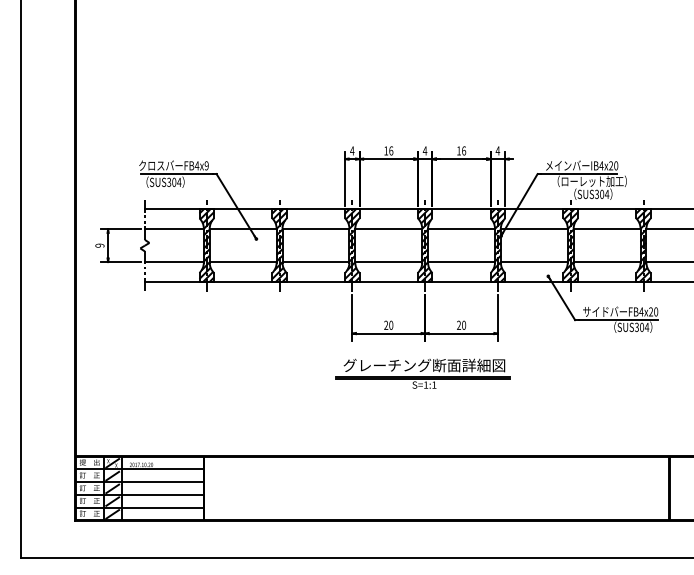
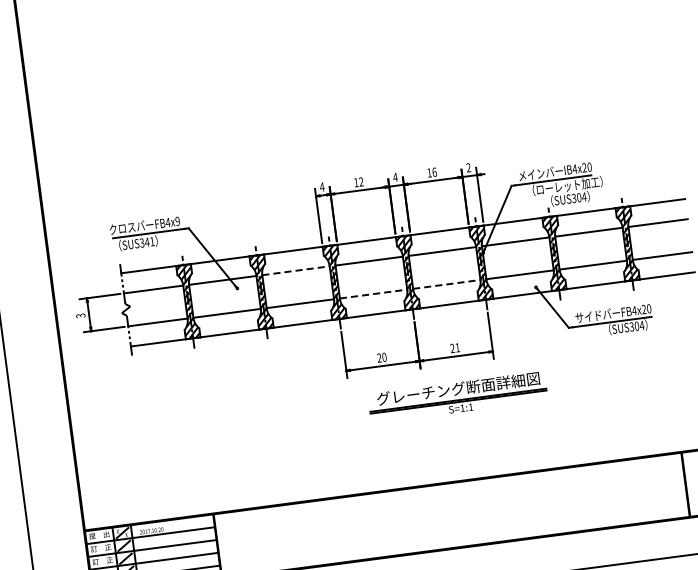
text: (391, 150) -> (361, 181), 16 -> 12
text: (497, 150) -> (468, 167), 4 -> 2
text: (176, 181) -> (149, 241), SUS304 -> SUS341
line: (316, 229) -> (296, 270), solid -> dashed
text: (100, 245) -> (81, 315), 9 -> 3
line: (389, 262) -> (374, 294), solid -> dashed
line: (462, 262) -> (447, 284), solid -> dashed
text: (464, 324) -> (458, 346), 20 -> 21
part: (422, 373) -> (457, 397), moved

